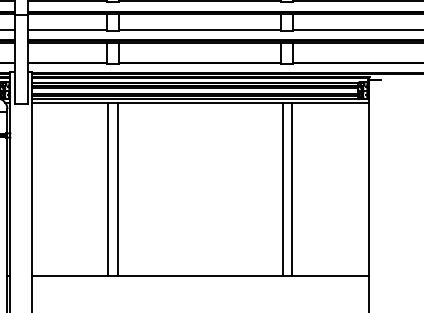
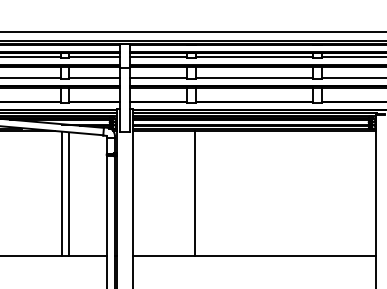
line: (107, 189) -> (187, 193), removed
line: (282, 189) -> (313, 193), removed
line: (291, 189) -> (320, 193), removed

